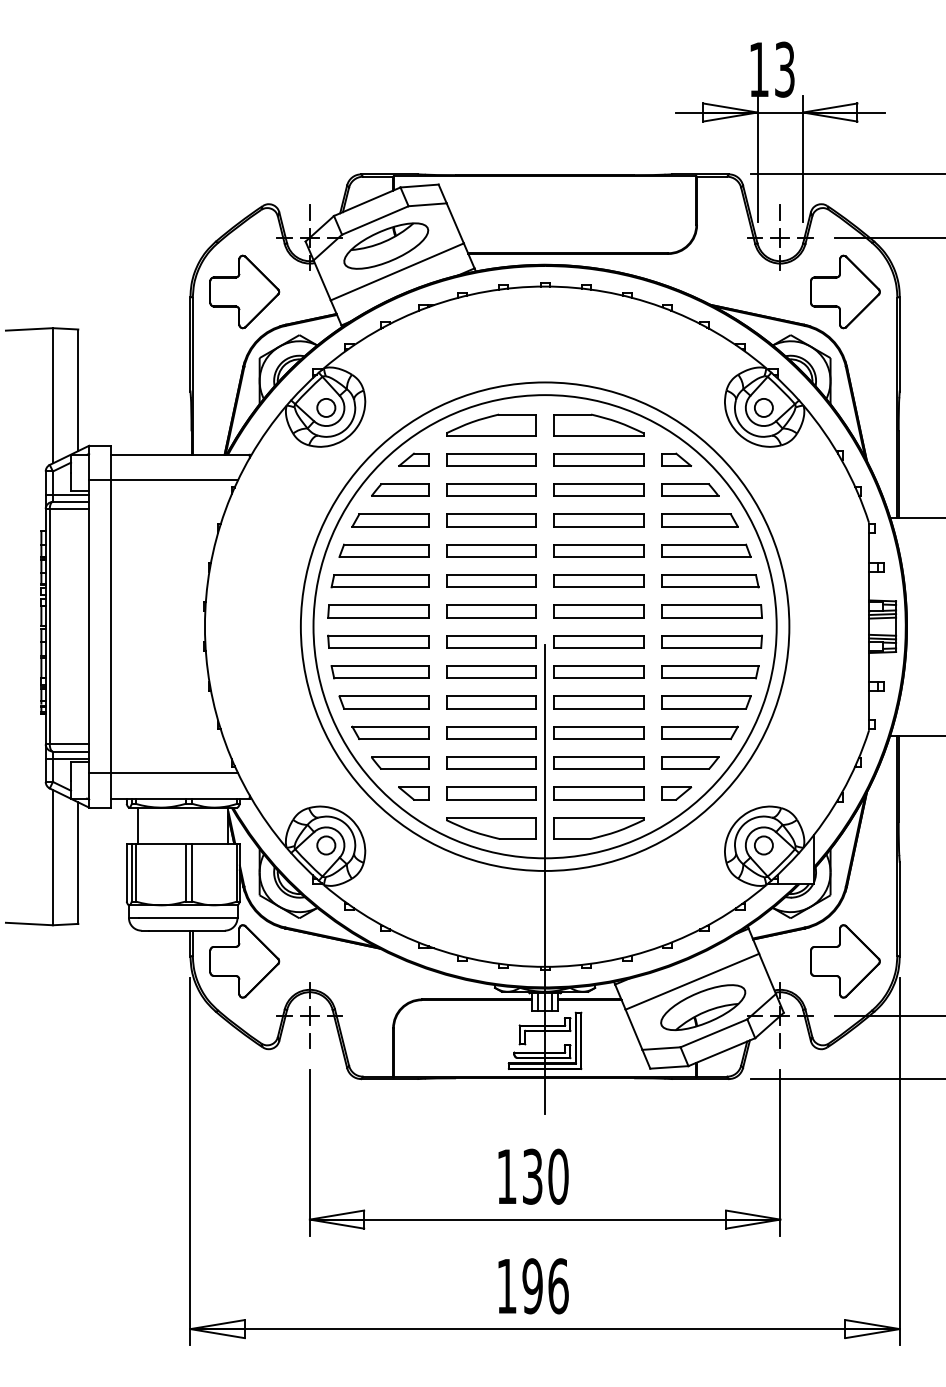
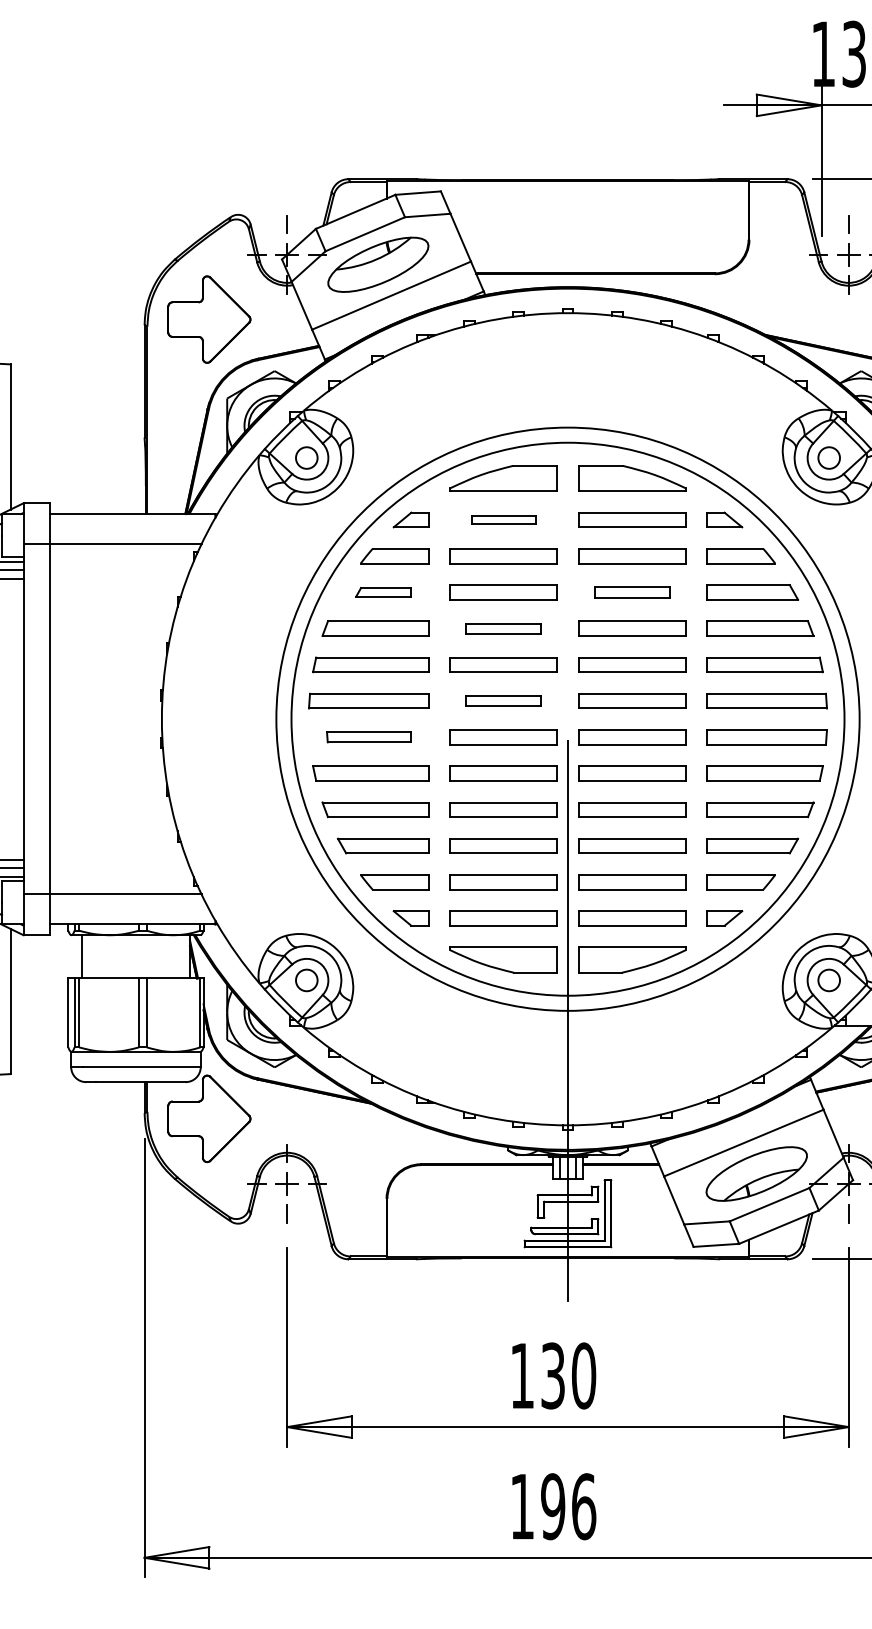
part: (491, 459) -> (503, 519), size x0.6
part: (390, 520) -> (383, 592), size x0.6
part: (598, 520) -> (631, 592), size x0.7
part: (491, 550) -> (503, 628), size x0.7
part: (491, 611) -> (503, 701), size x0.7
part: (378, 641) -> (369, 736), size x0.7

